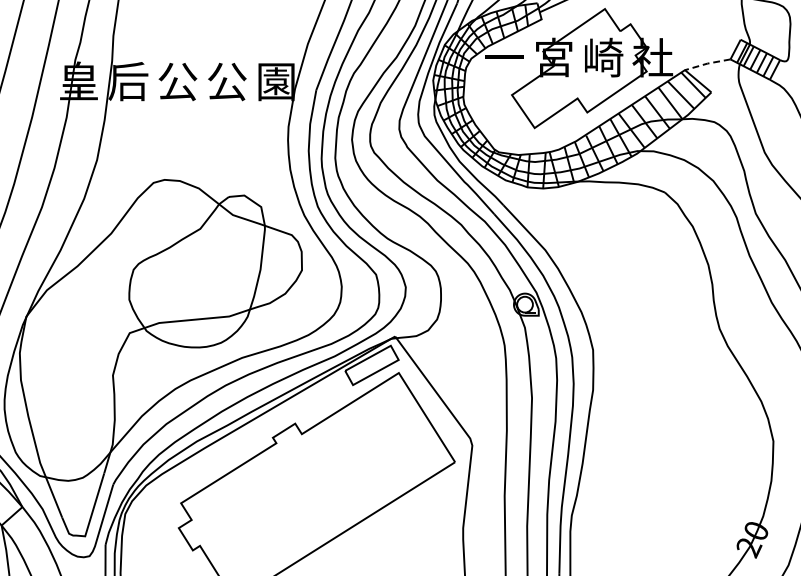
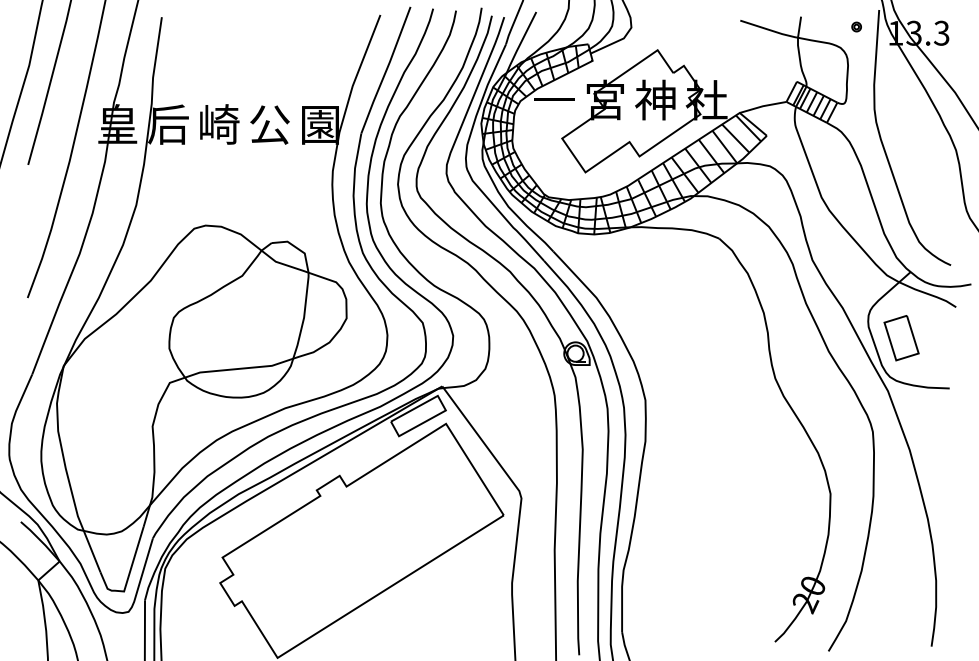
text: (602, 57) -> (655, 99), 崎 -> 神
line: (708, 63) -> (763, 106), dashed -> solid
text: (178, 81) -> (219, 124), 公 -> 崎

